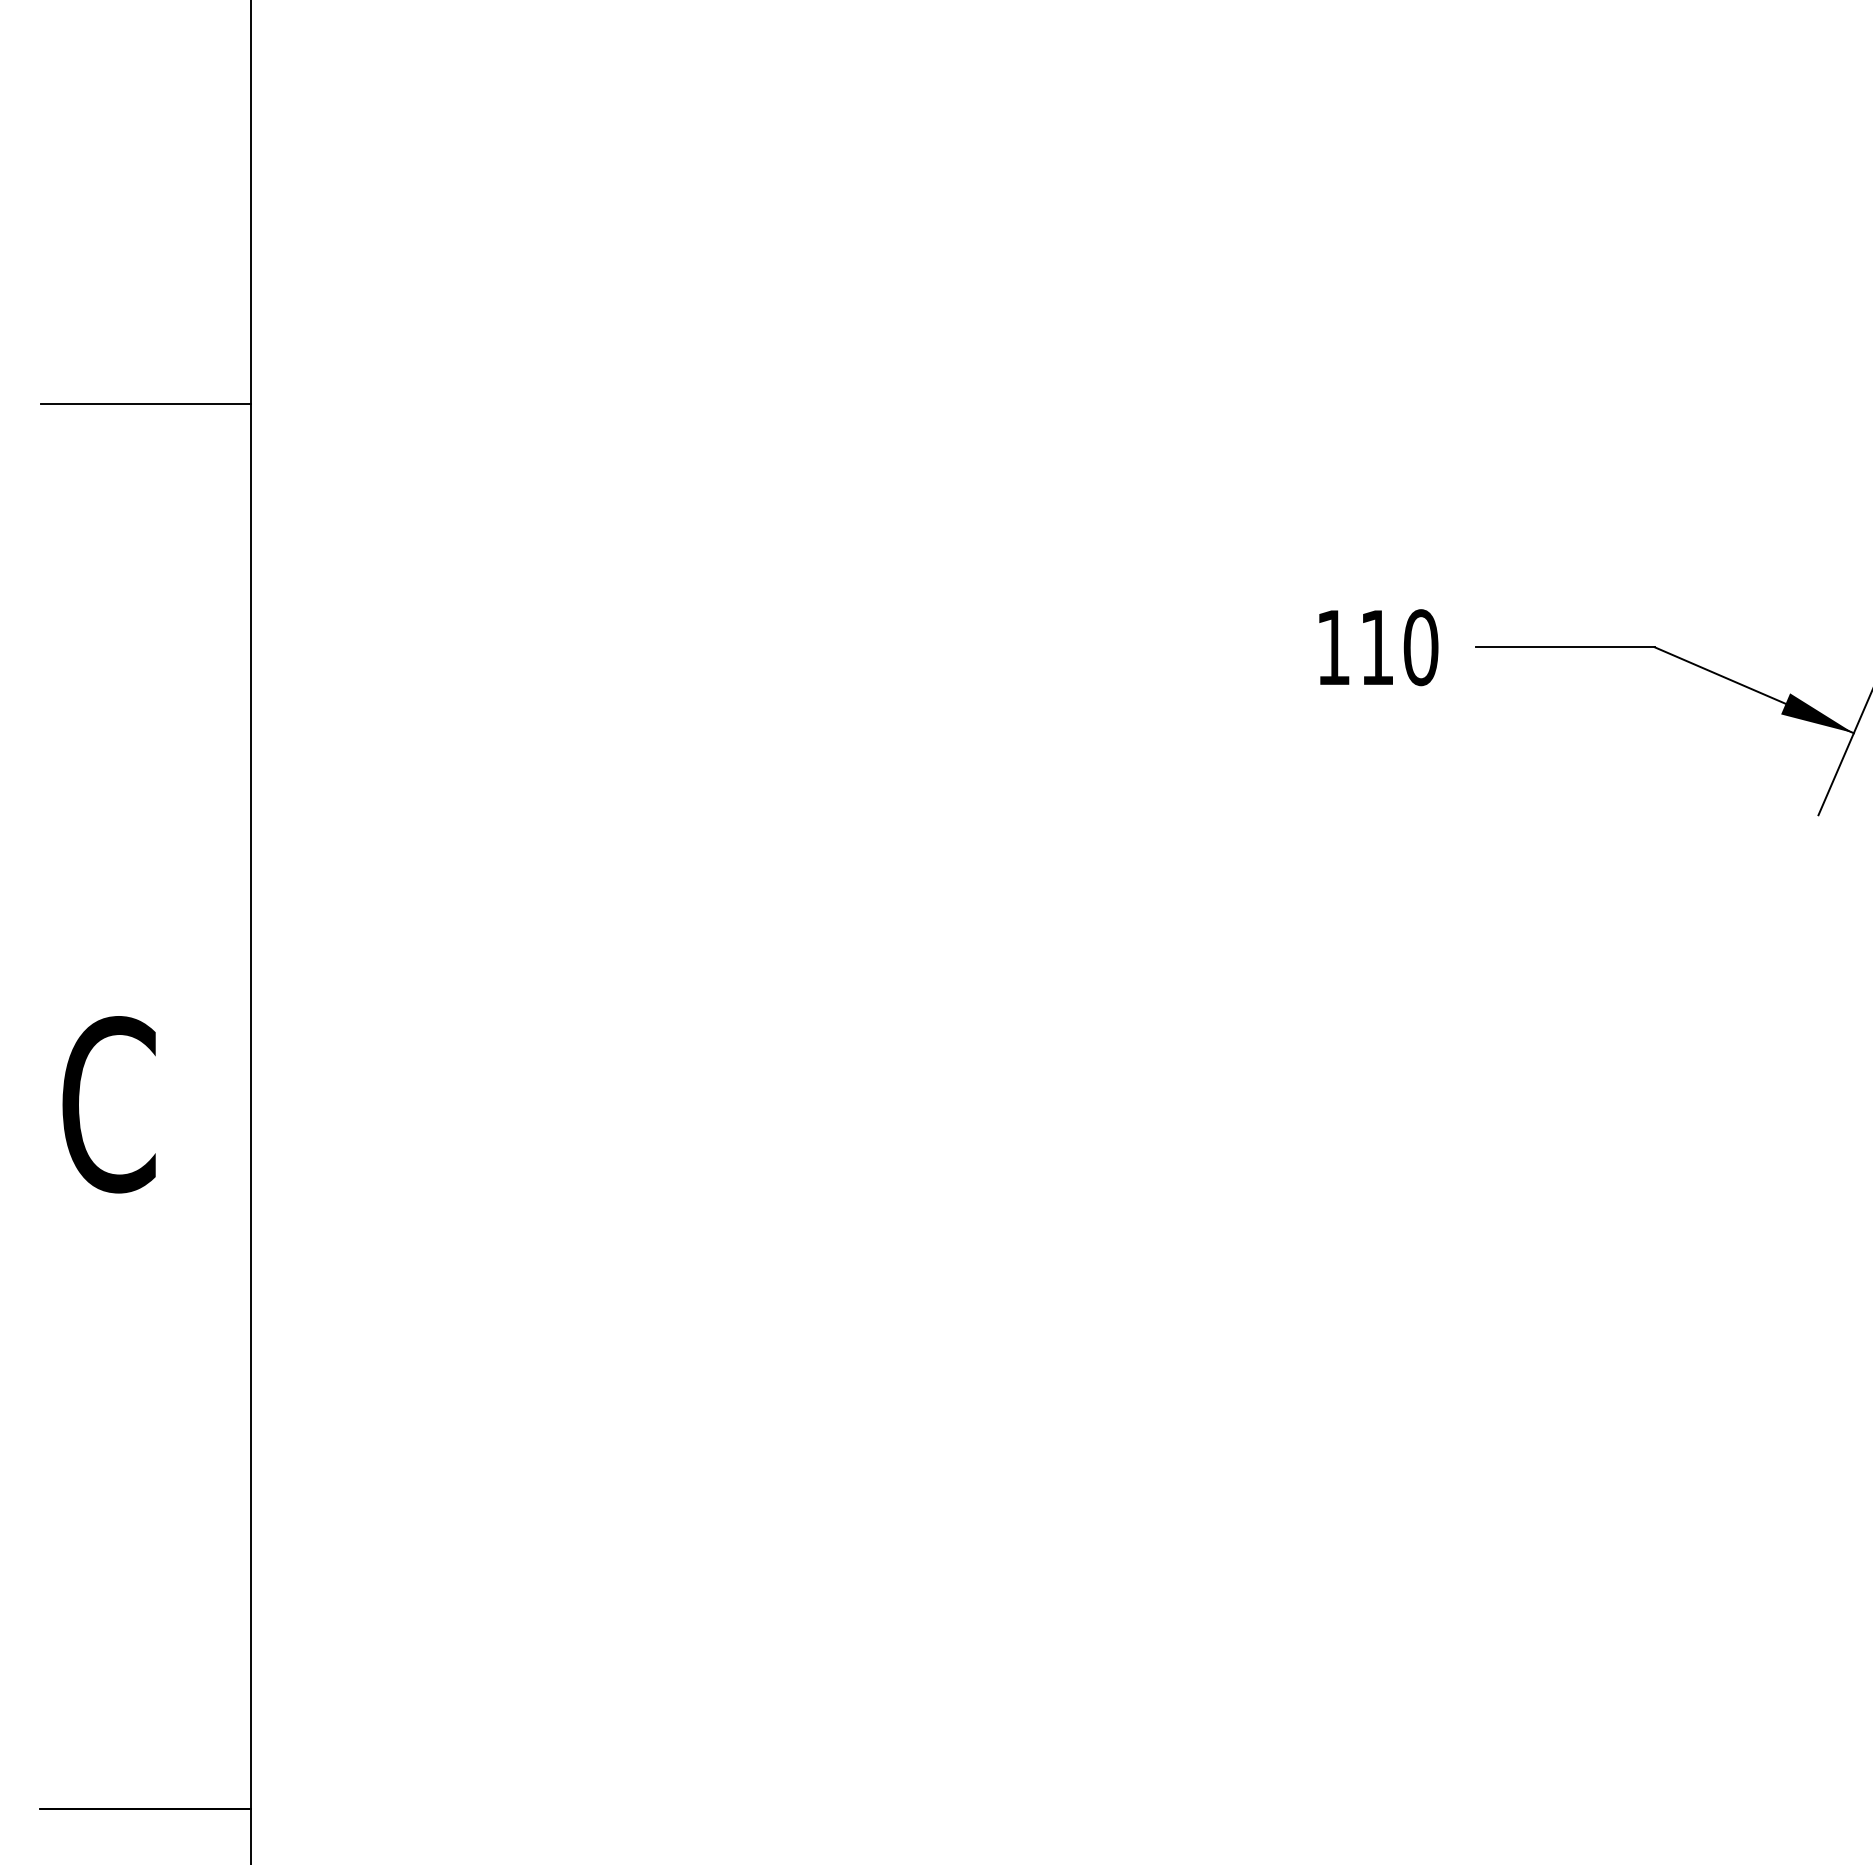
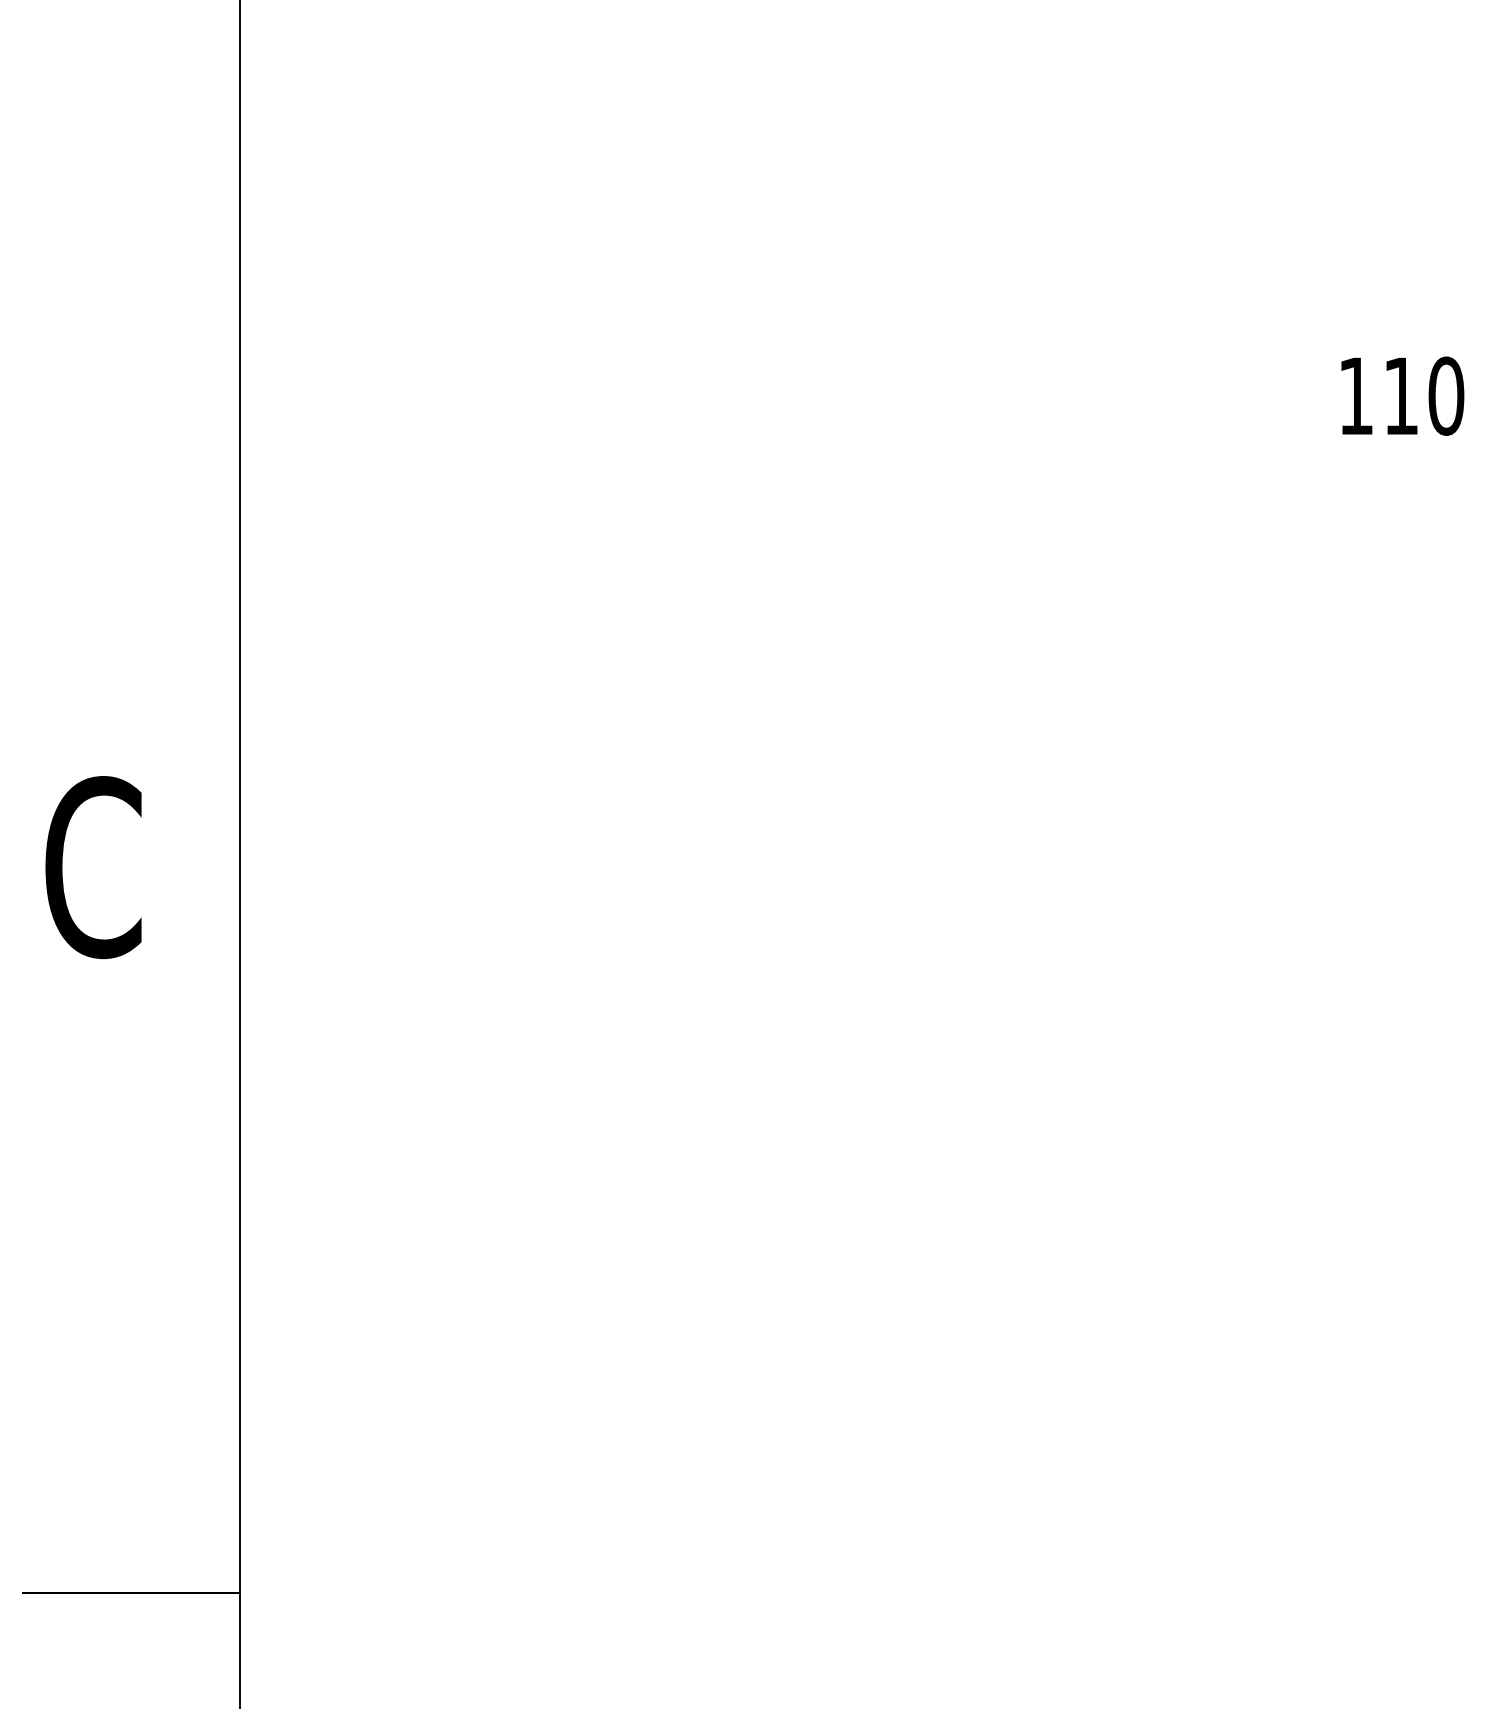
line: (145, 404) -> (131, 145), removed

